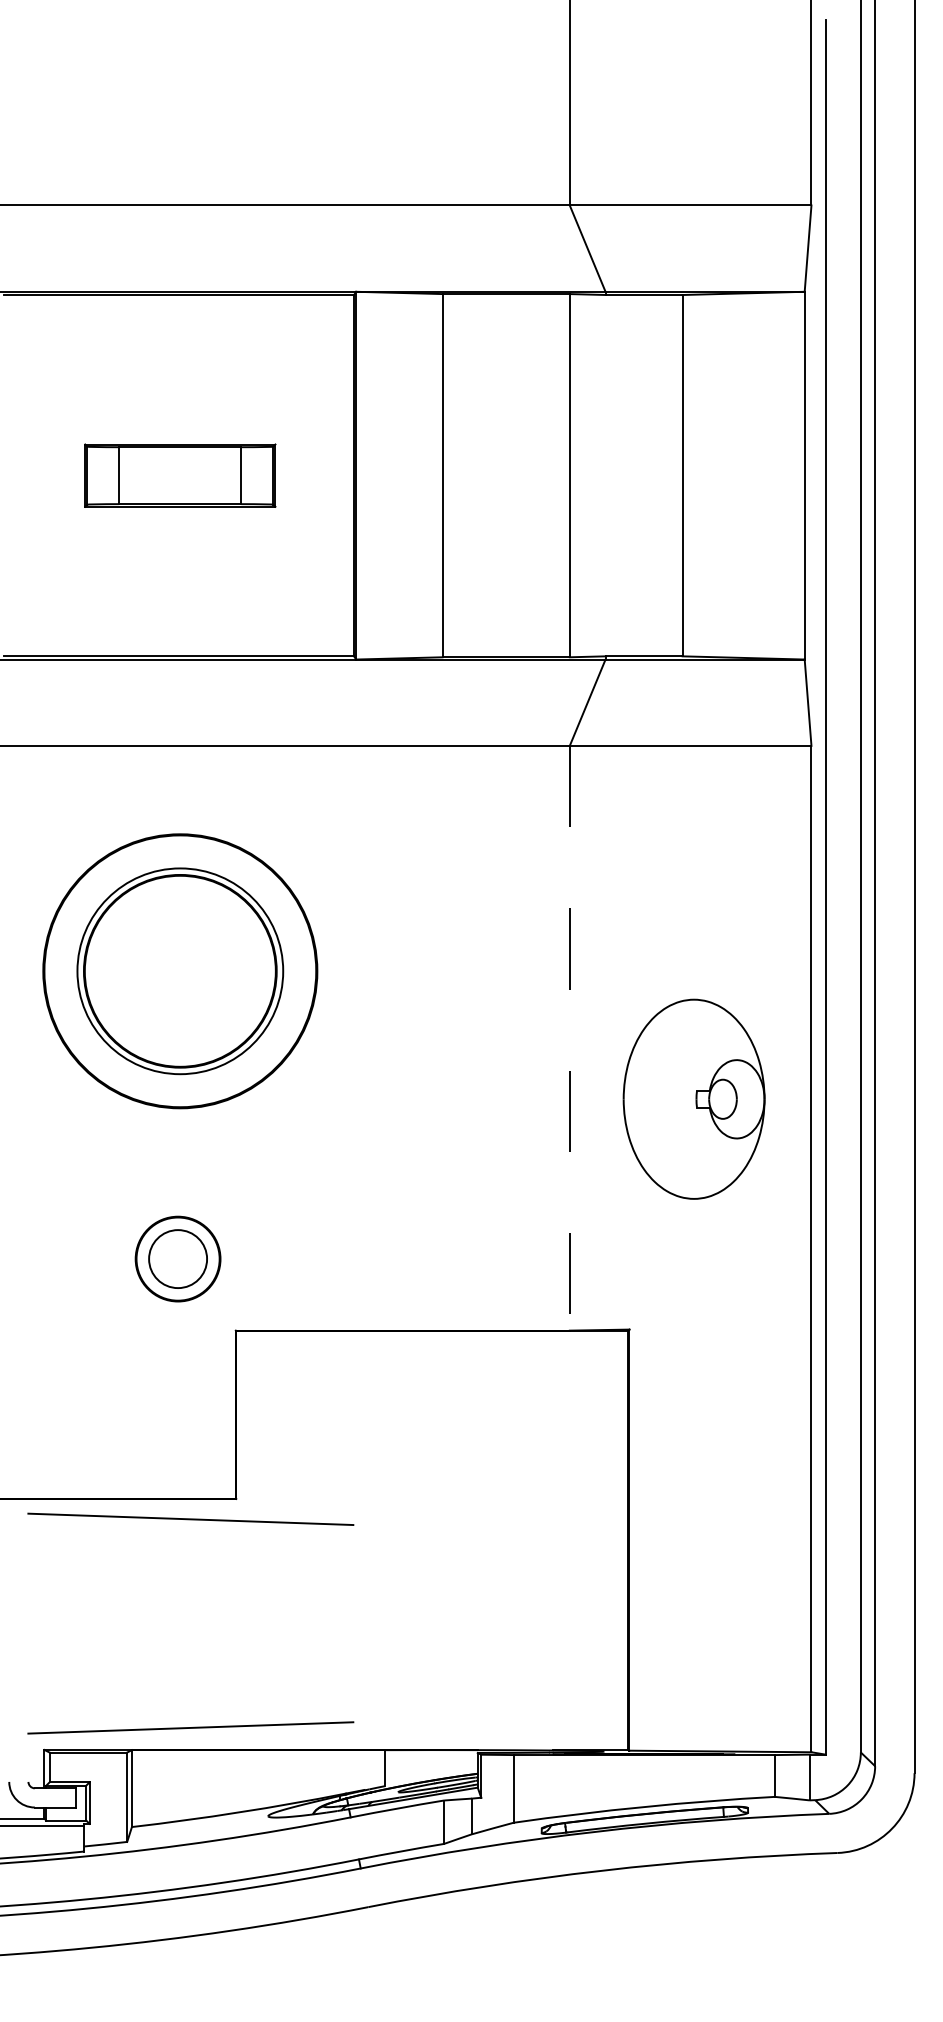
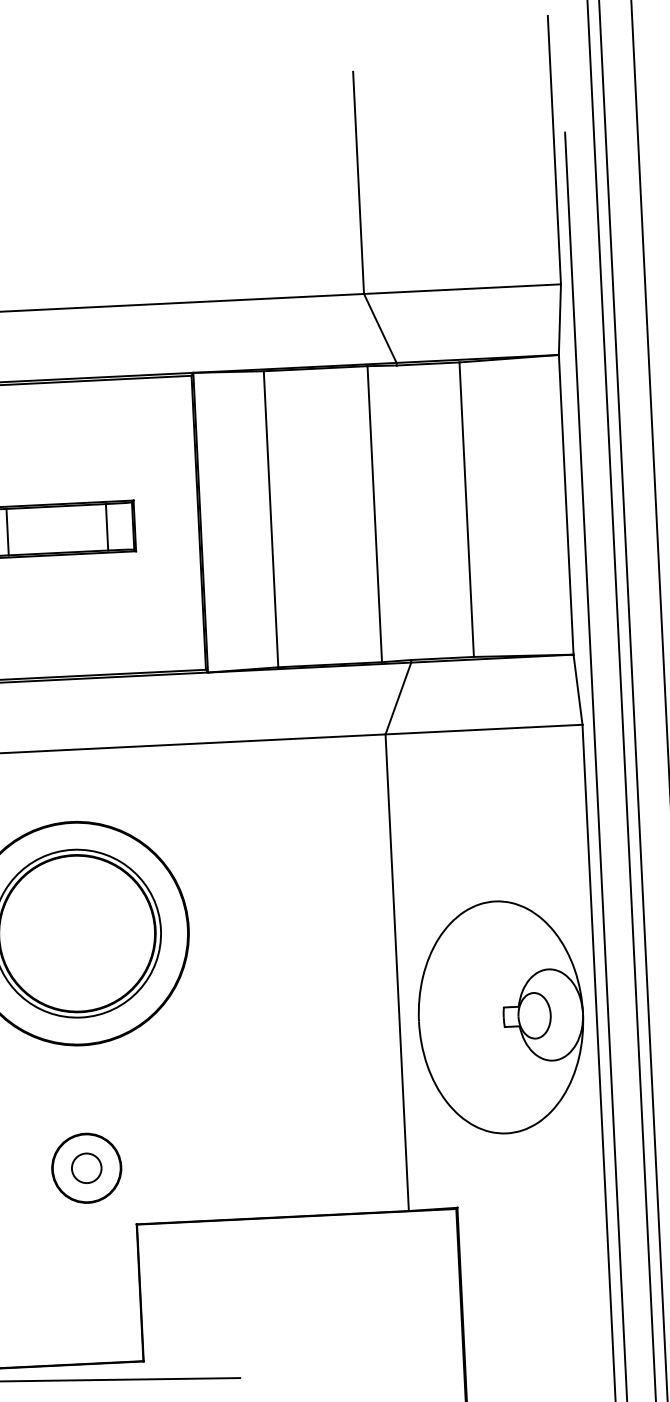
line: (569, 1038) -> (396, 972), dashed -> solid
part: (693, 1099) -> (500, 1017), size x1.43
circle: (177, 1258) -> (86, 1167), size x0.62

